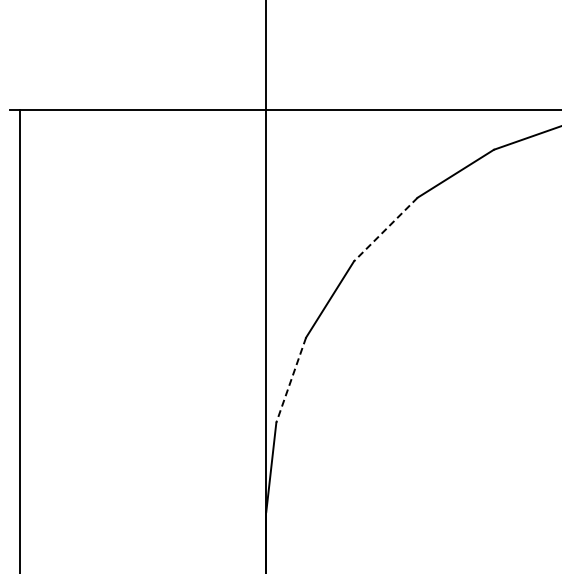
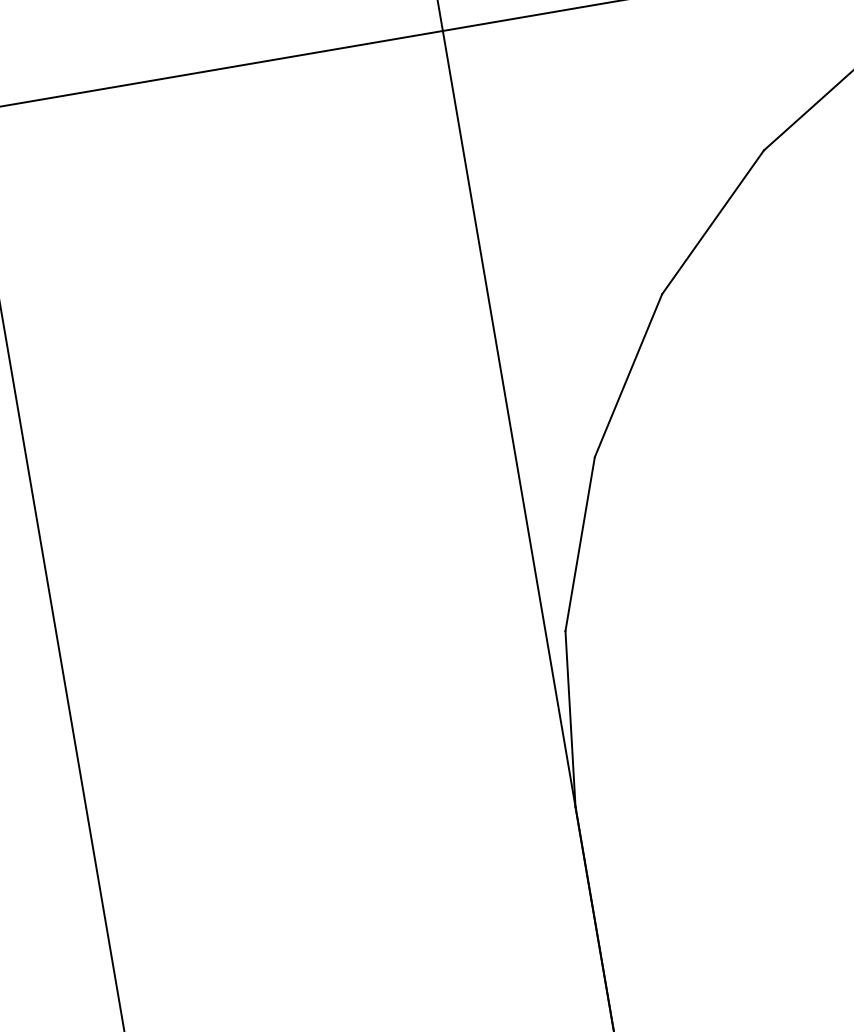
line: (385, 229) -> (712, 222), dashed -> solid
line: (291, 380) -> (580, 544), dashed -> solid

